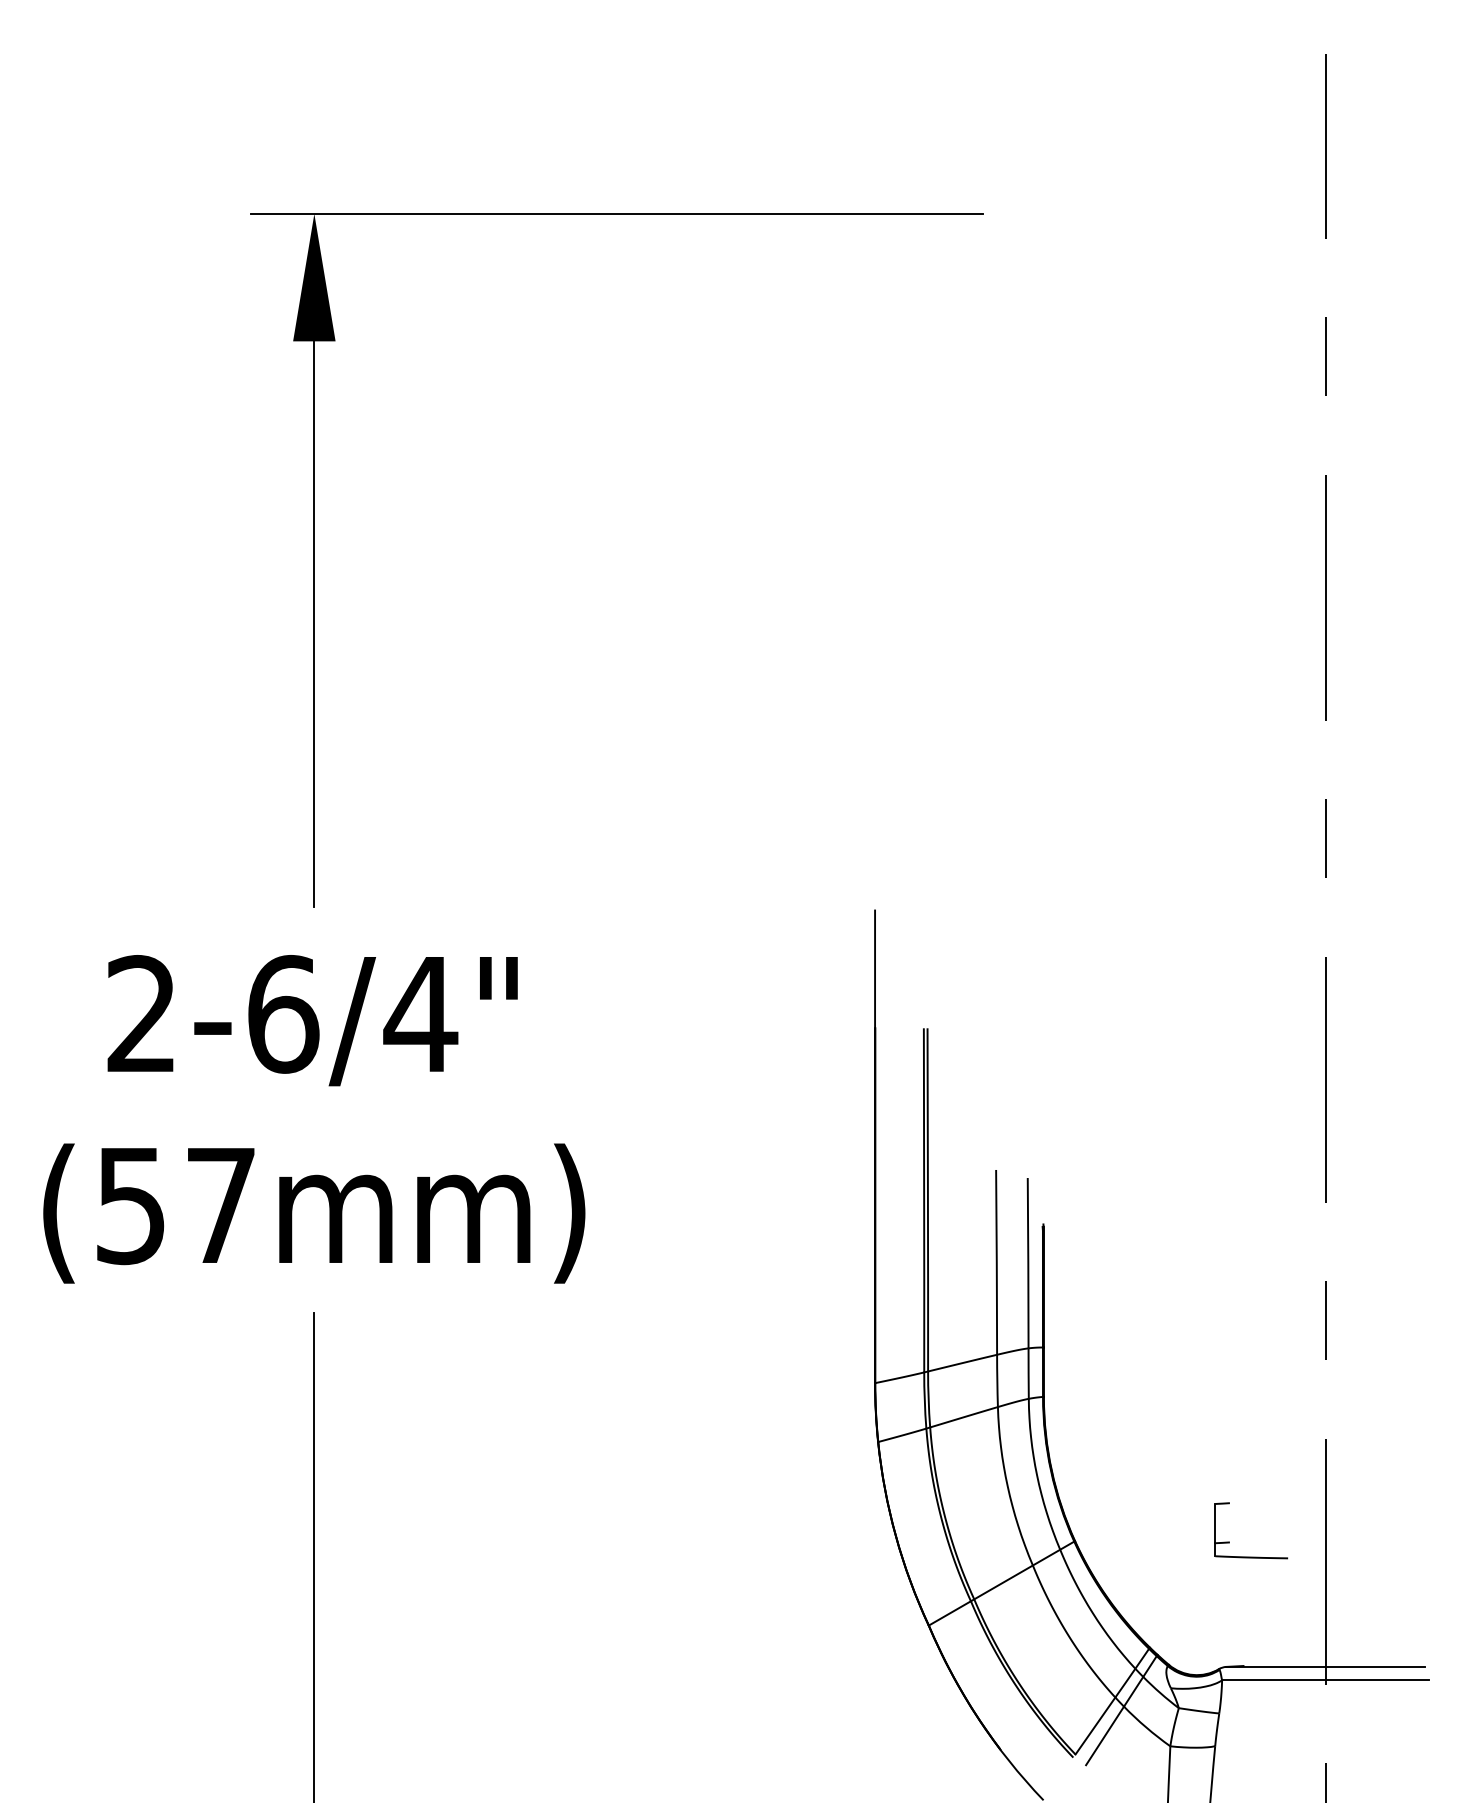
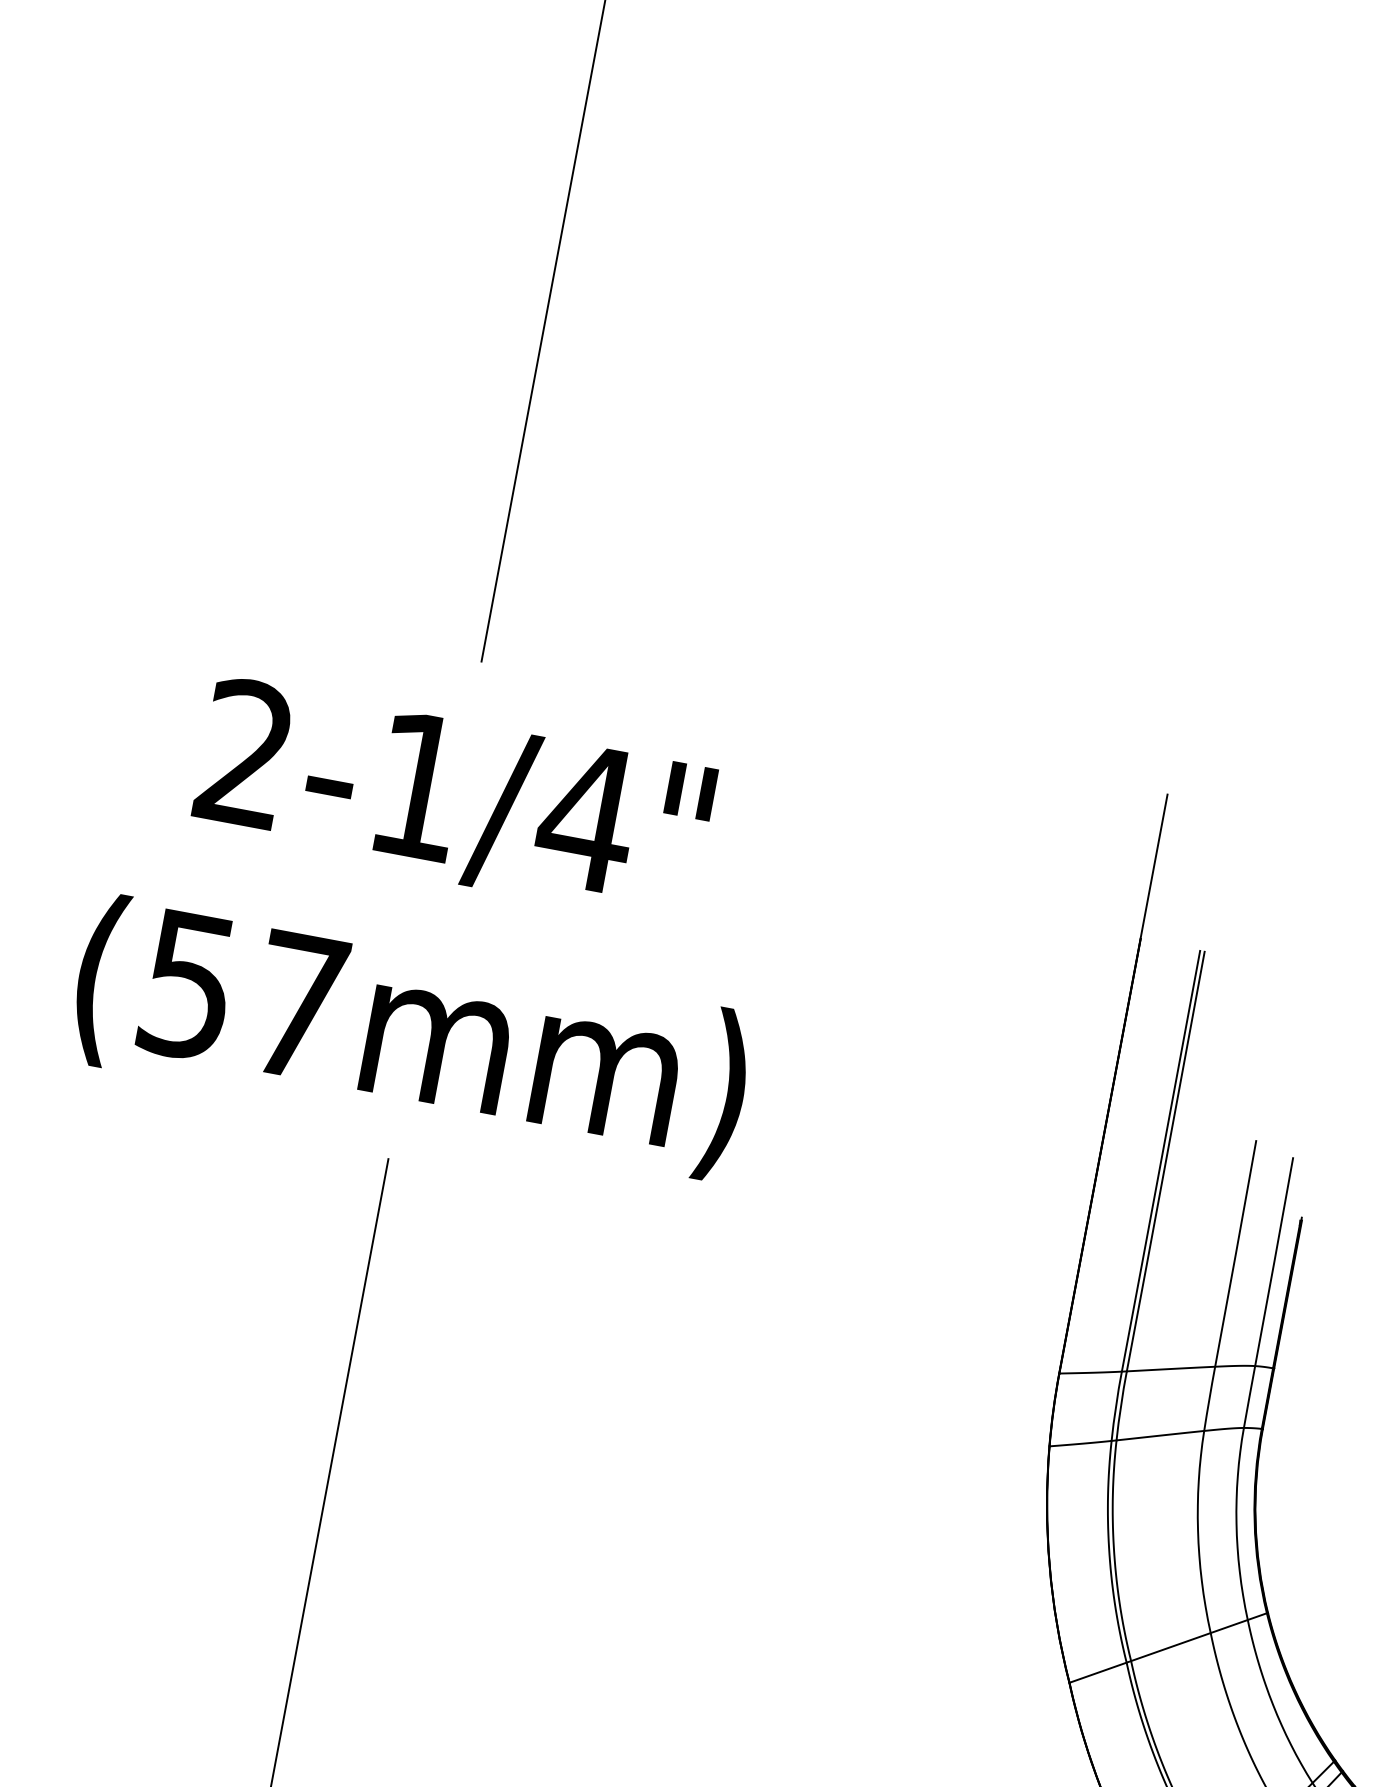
text: (283, 1014) -> (419, 786), 2-6/4" -> 2-1/4"

